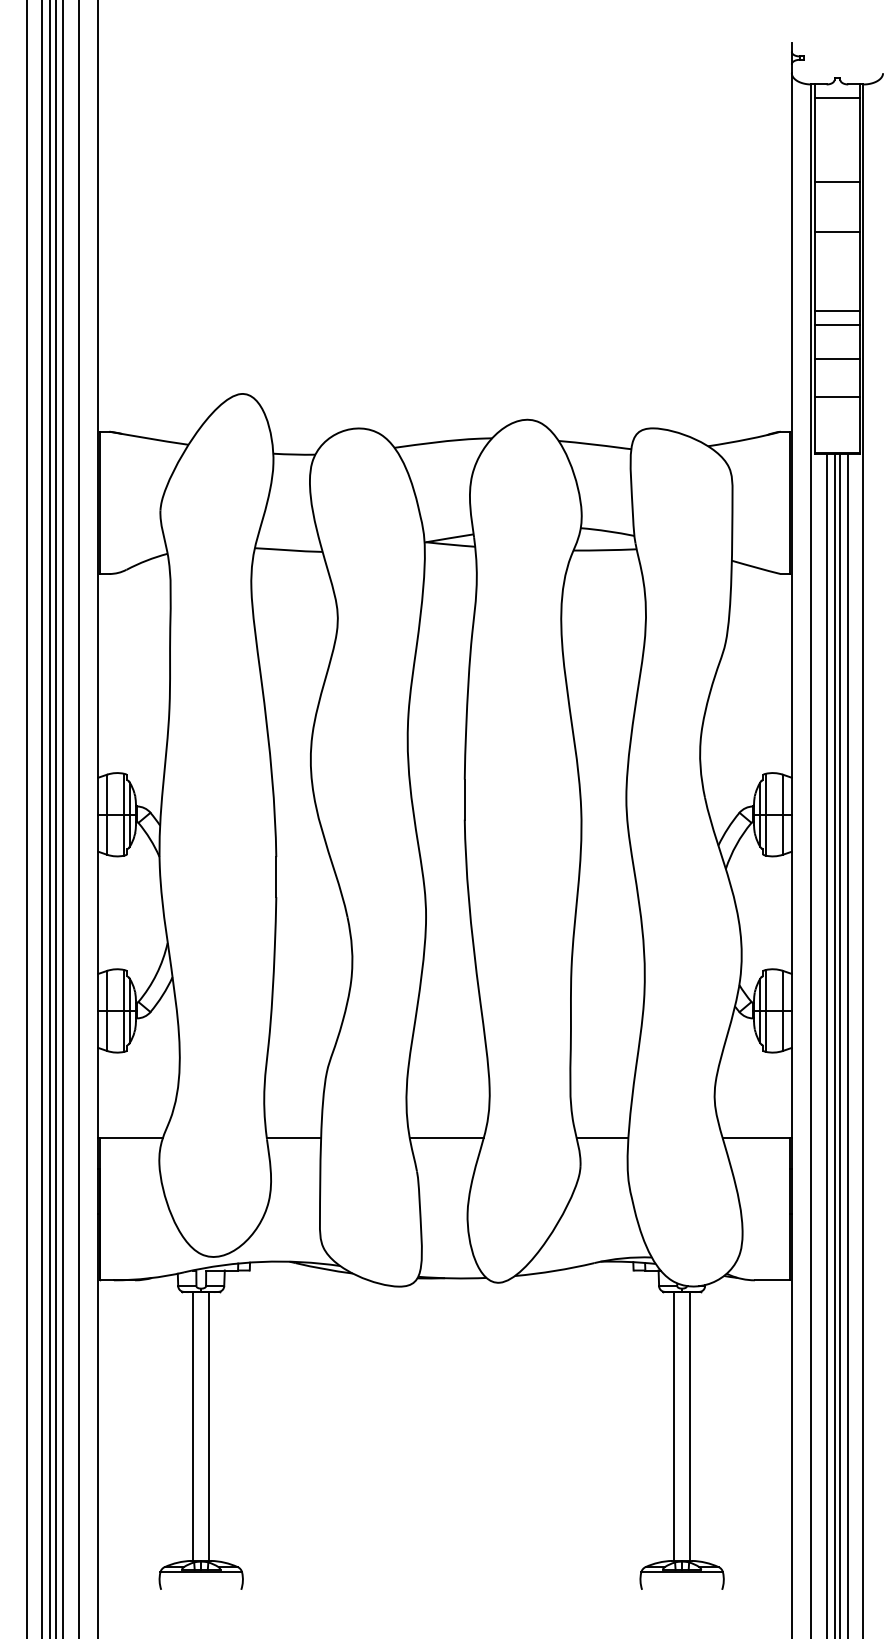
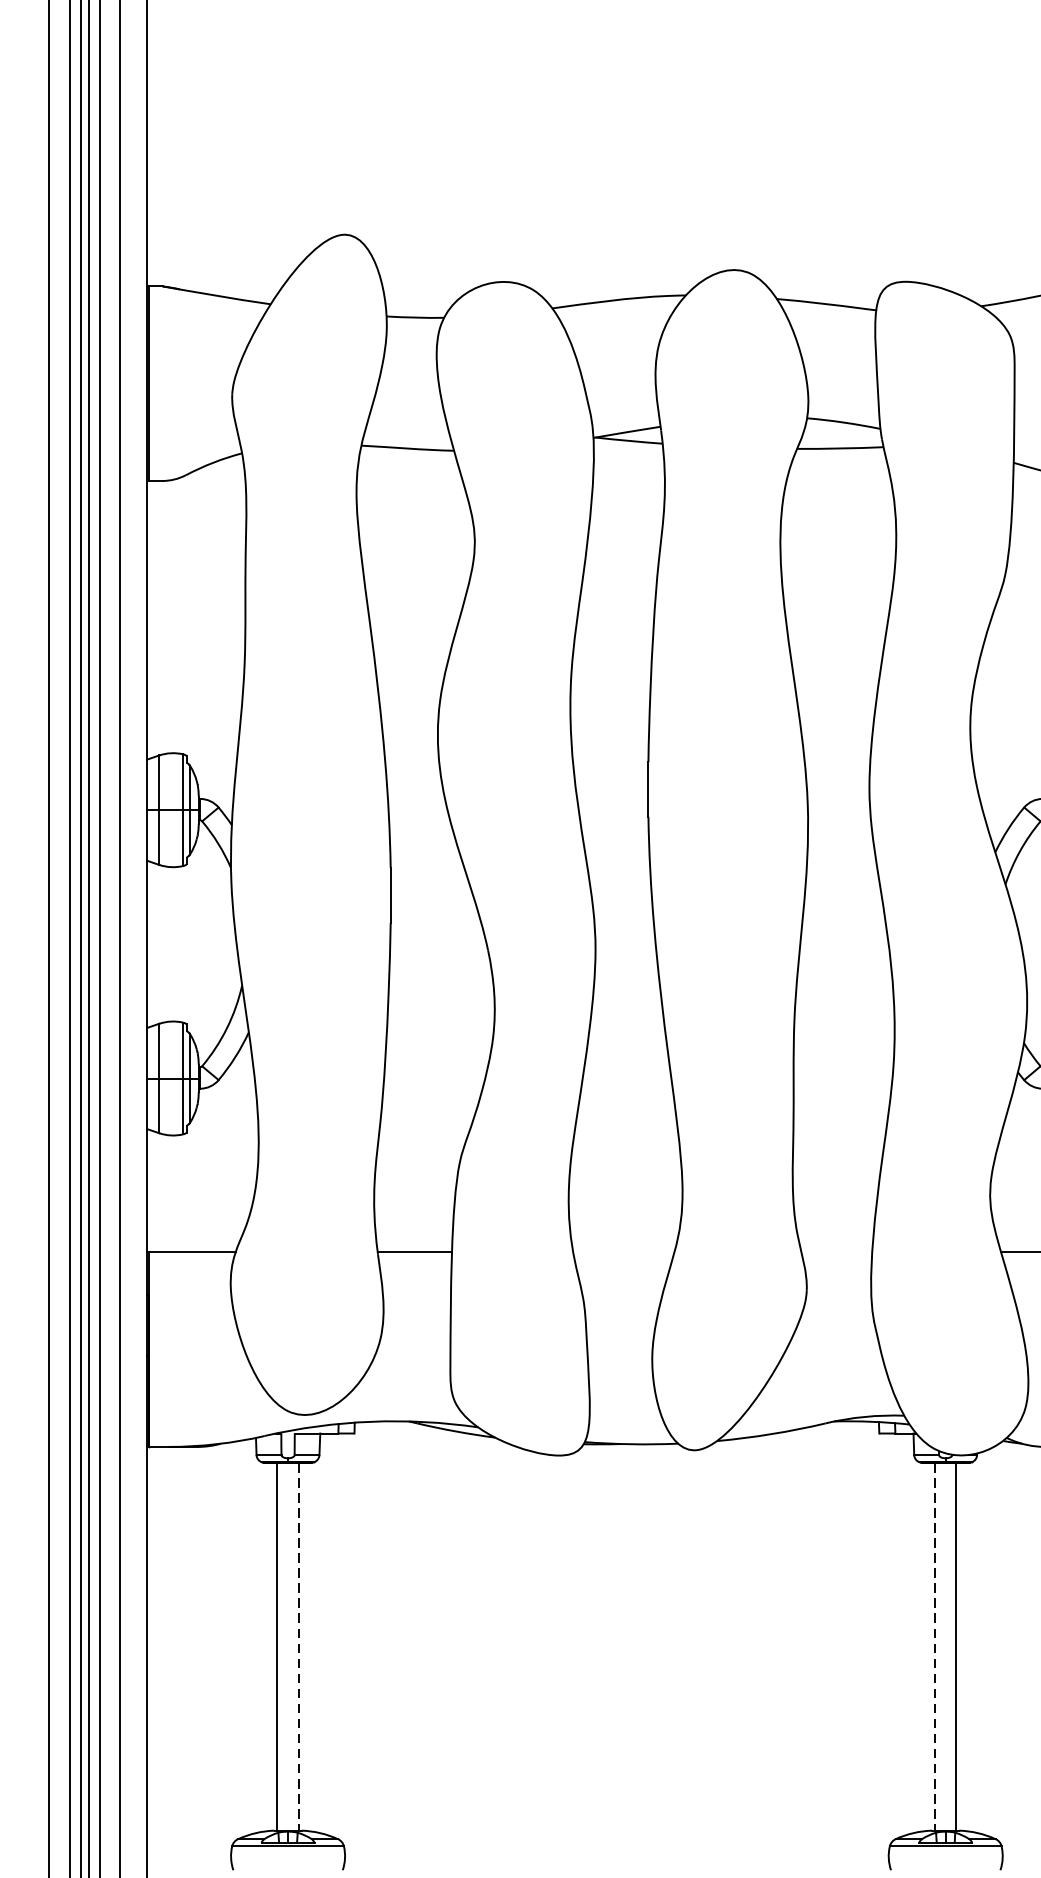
line: (446, 1138) -> (623, 1252), removed
line: (602, 1138) -> (836, 1252), removed
line: (209, 1426) -> (299, 1646), solid -> dashed
line: (674, 1426) -> (935, 1646), solid -> dashed

